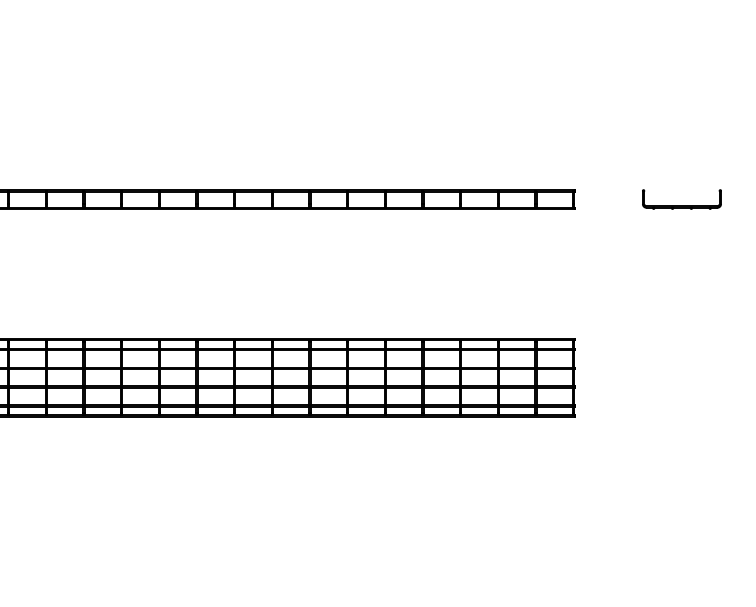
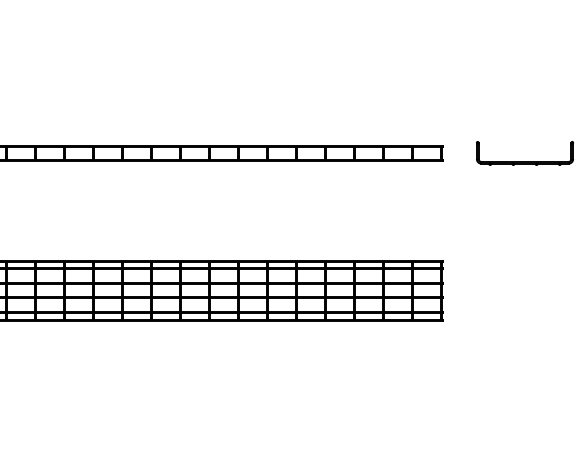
part: (681, 199) -> (524, 153), size x1.6

